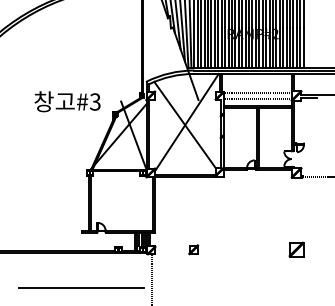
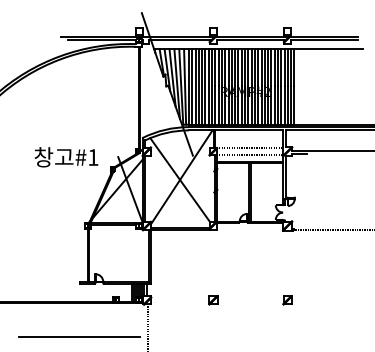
text: (95, 101) -> (93, 157), #3 -> #1
part: (193, 250) -> (213, 300), moved
part: (296, 250) -> (287, 300), size x0.62

